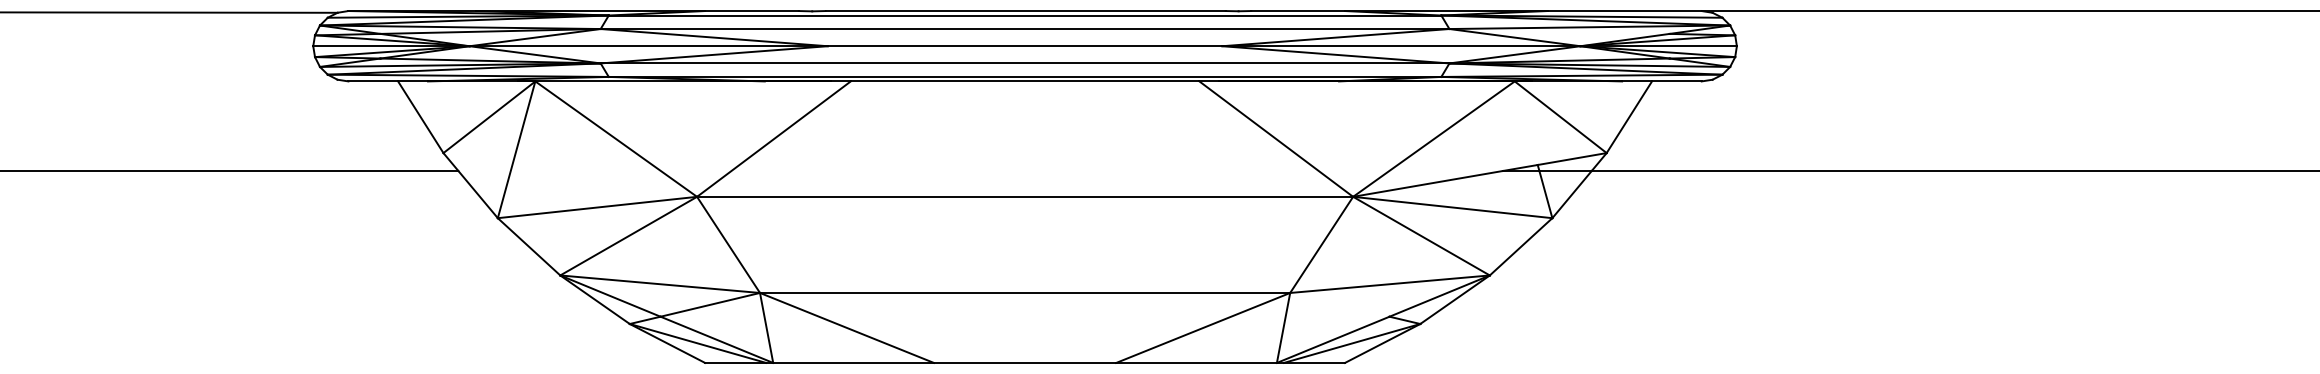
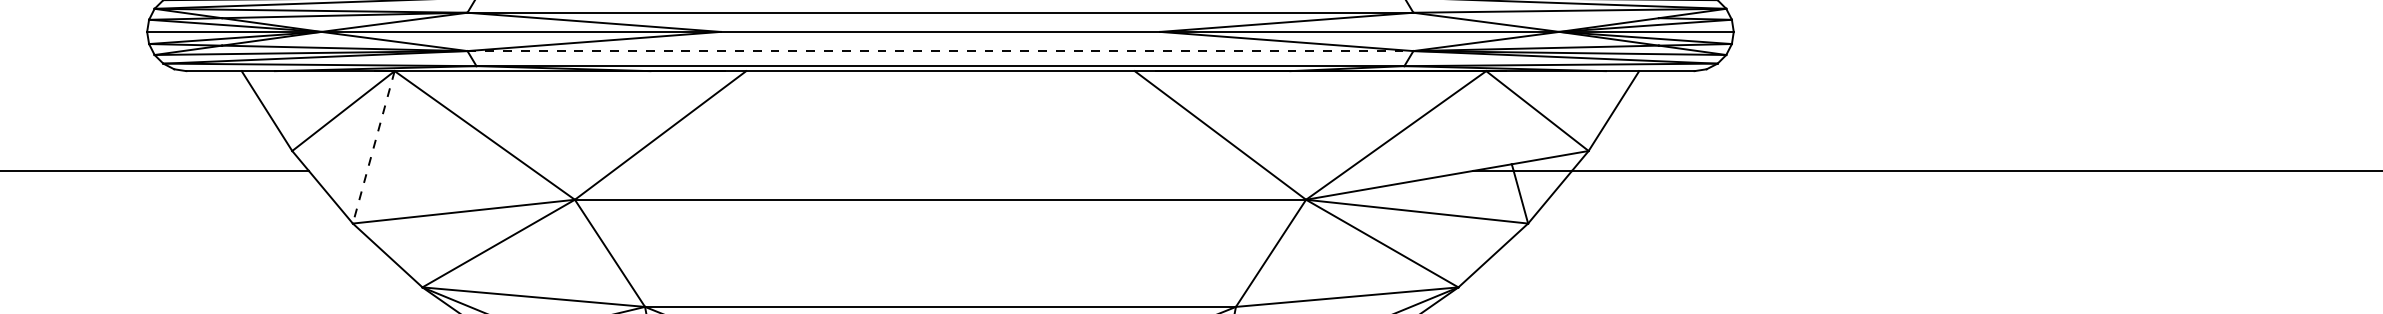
line: (1025, 63) -> (940, 51), solid -> dashed
line: (516, 149) -> (373, 147), solid -> dashed

